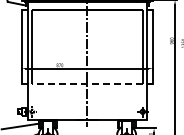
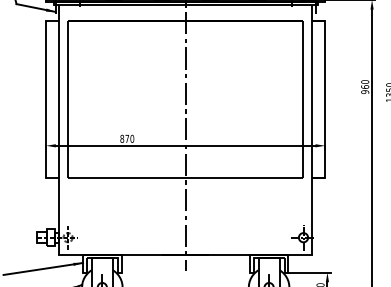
line: (86, 83) -> (183, 177), dashed -> solid

